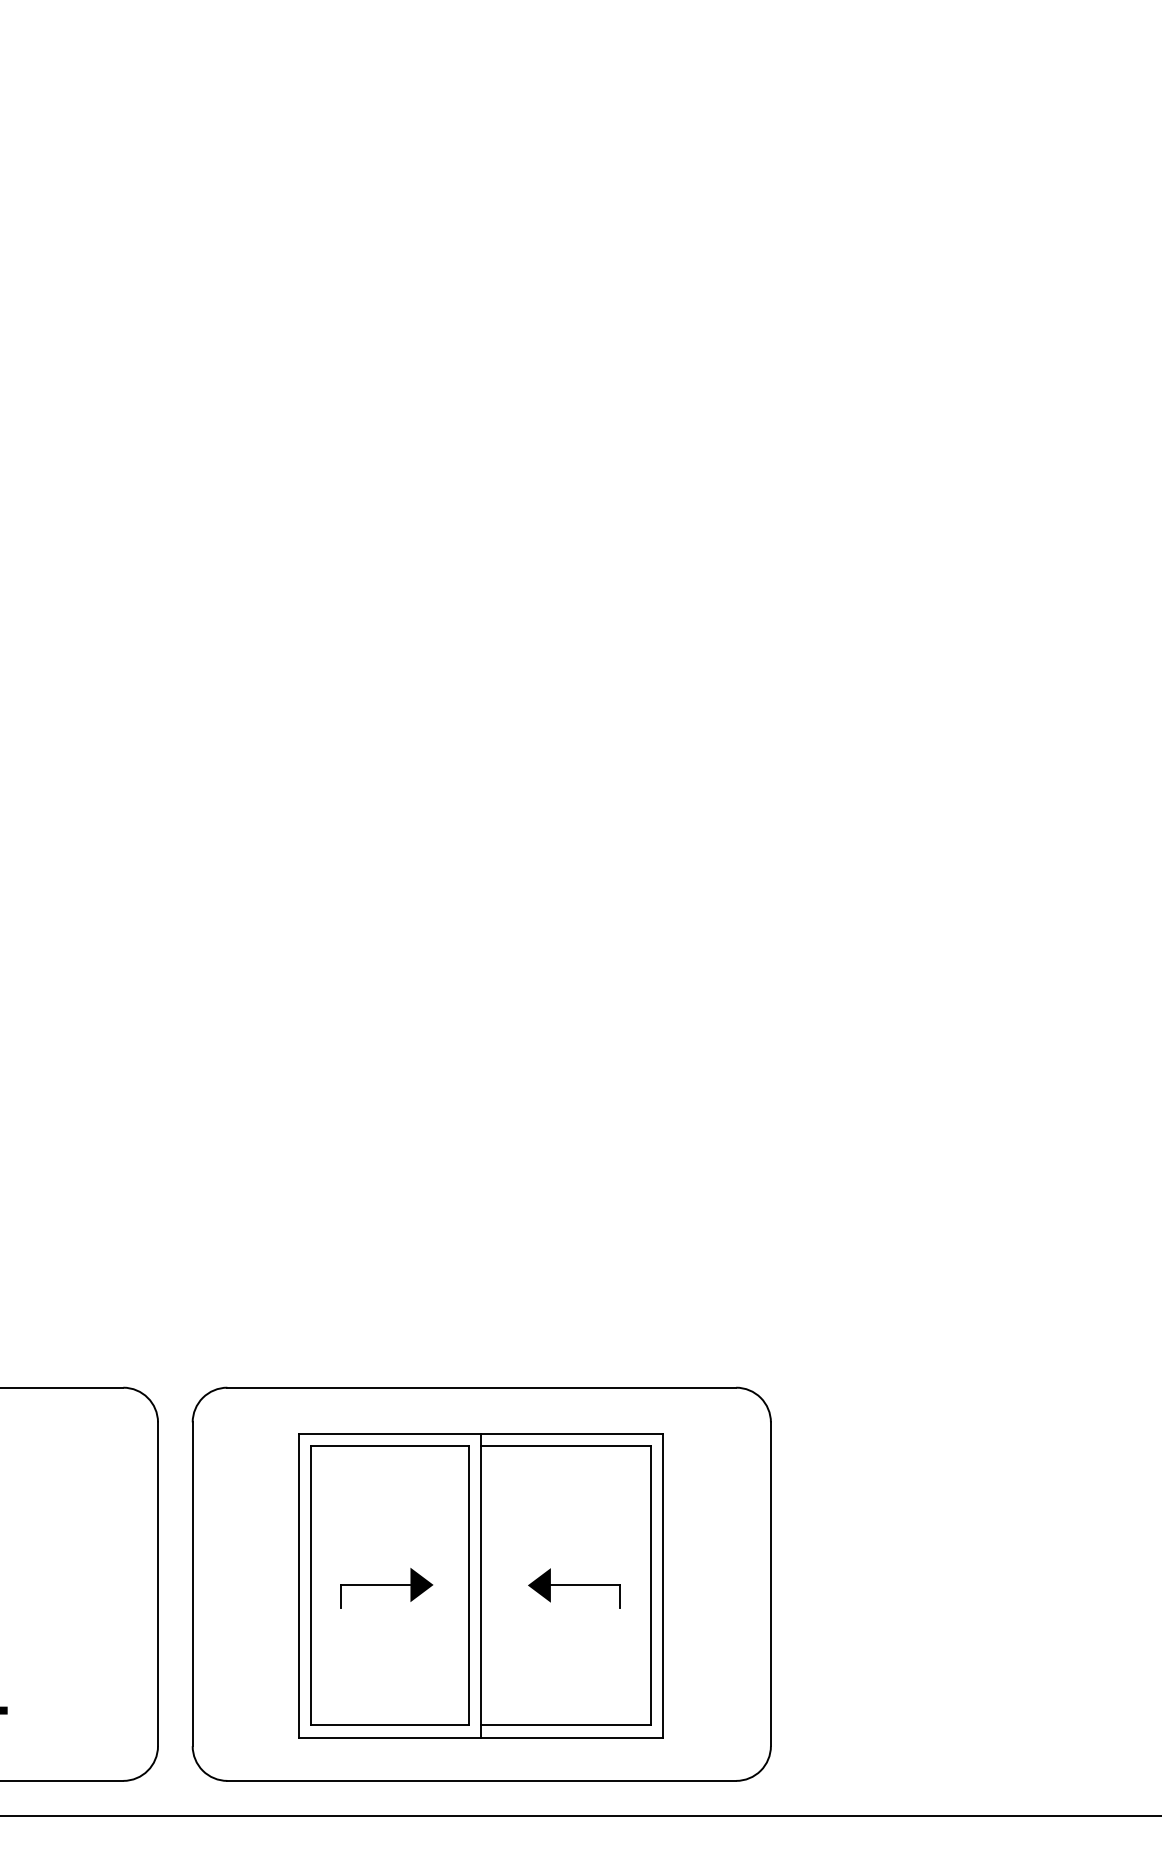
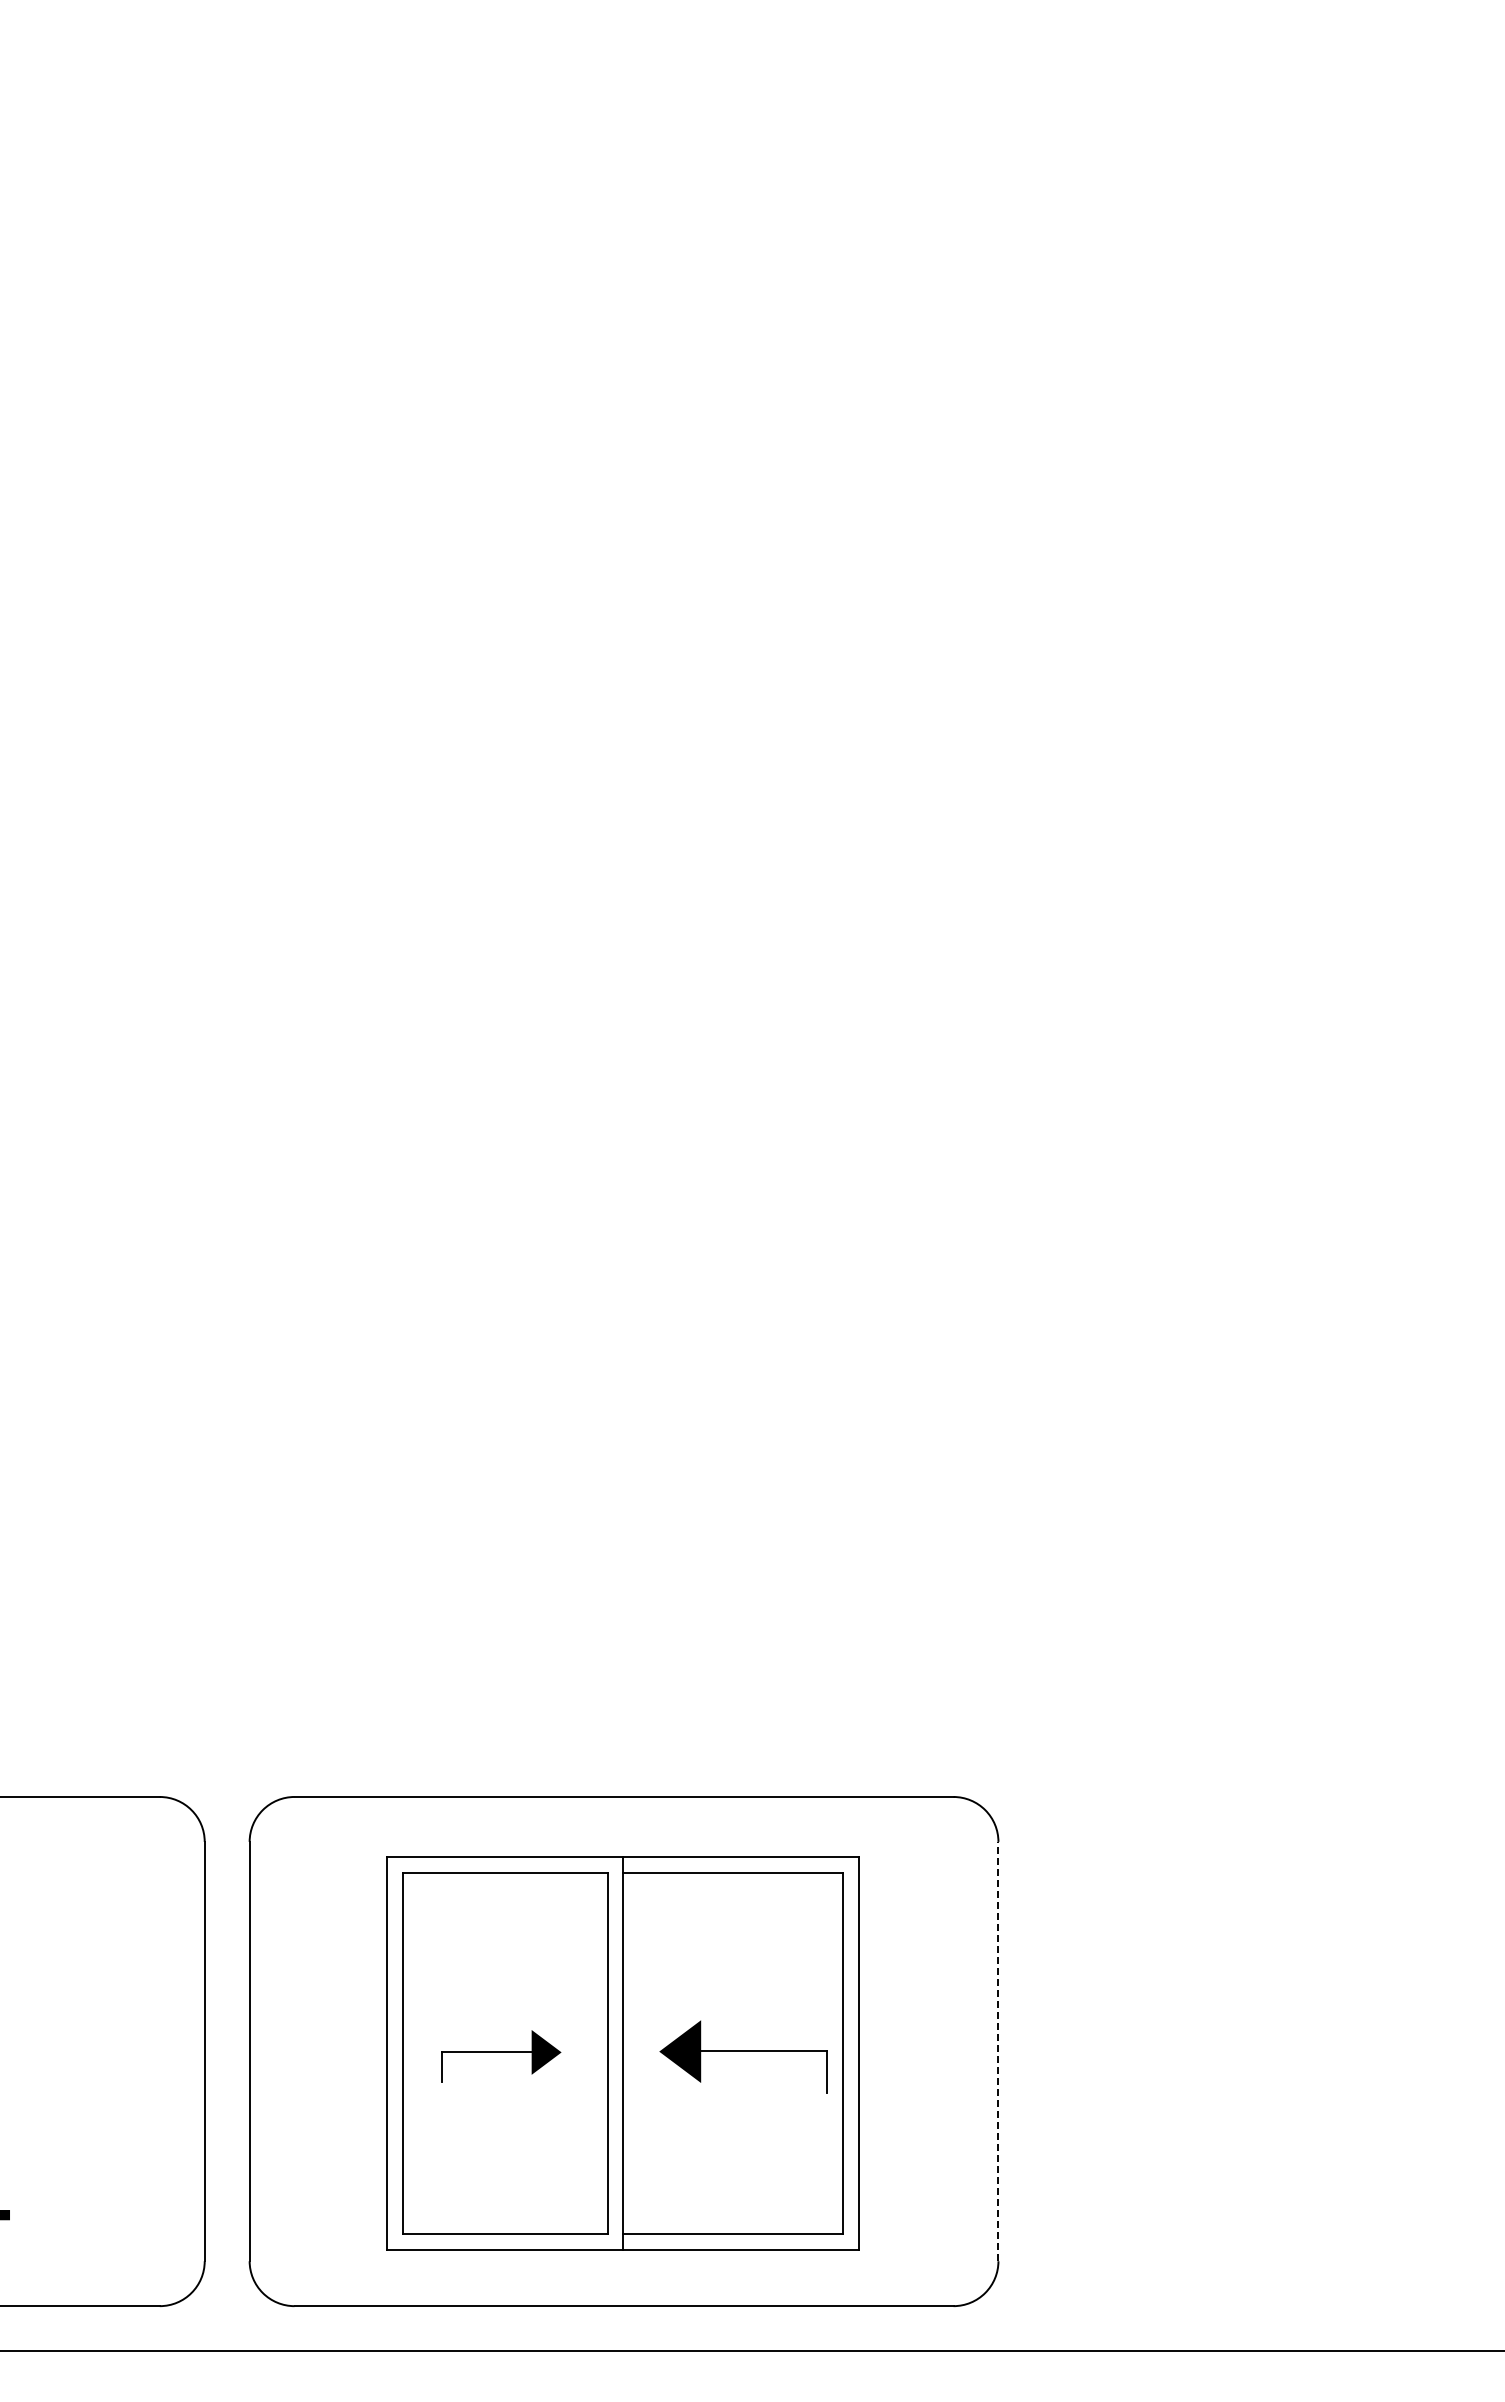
line: (770, 1584) -> (998, 2051), solid -> dashed
part: (574, 1588) -> (744, 2056), size x1.4

